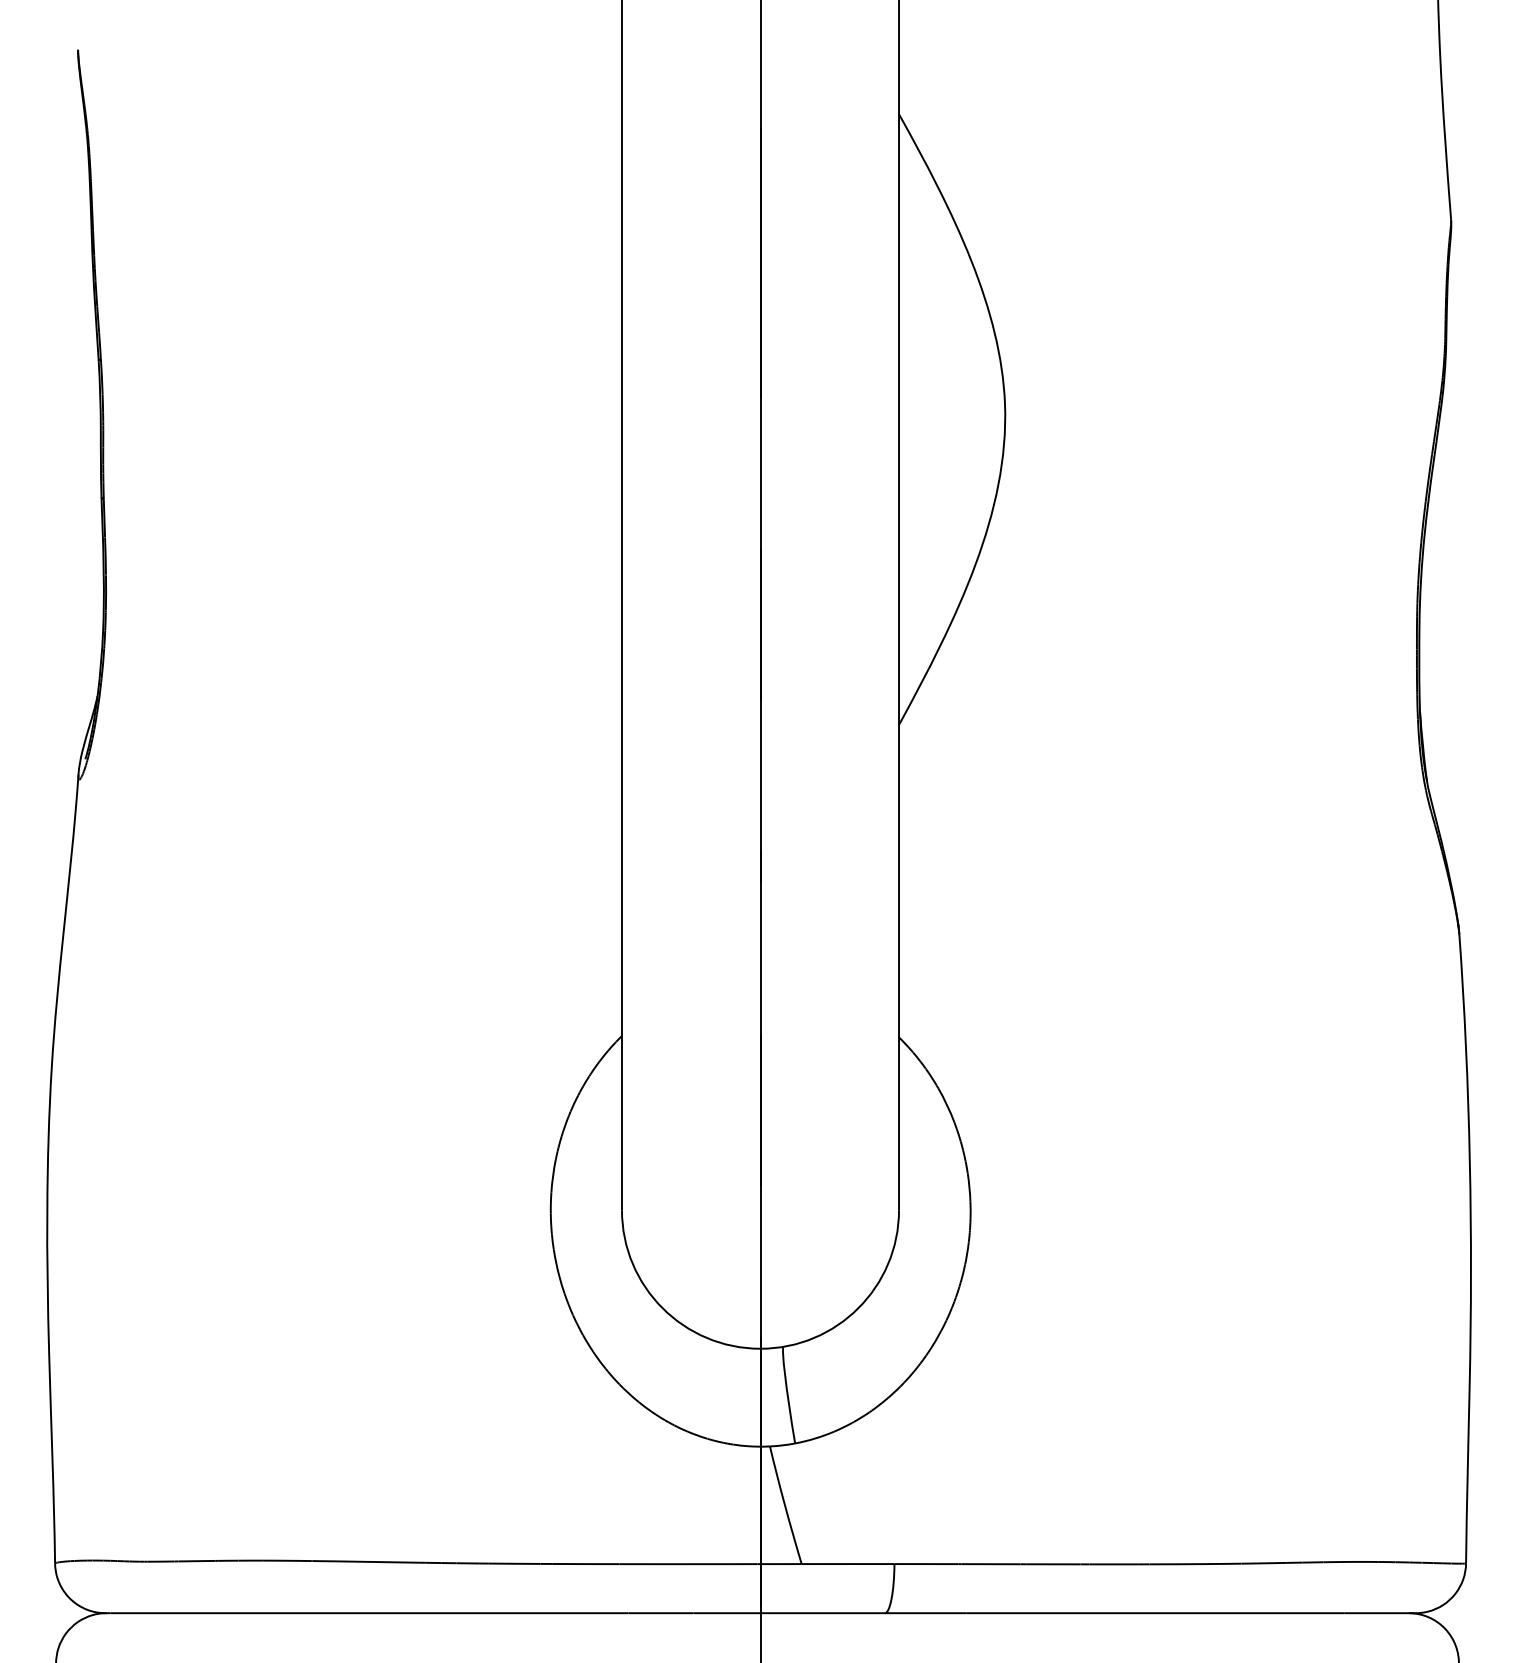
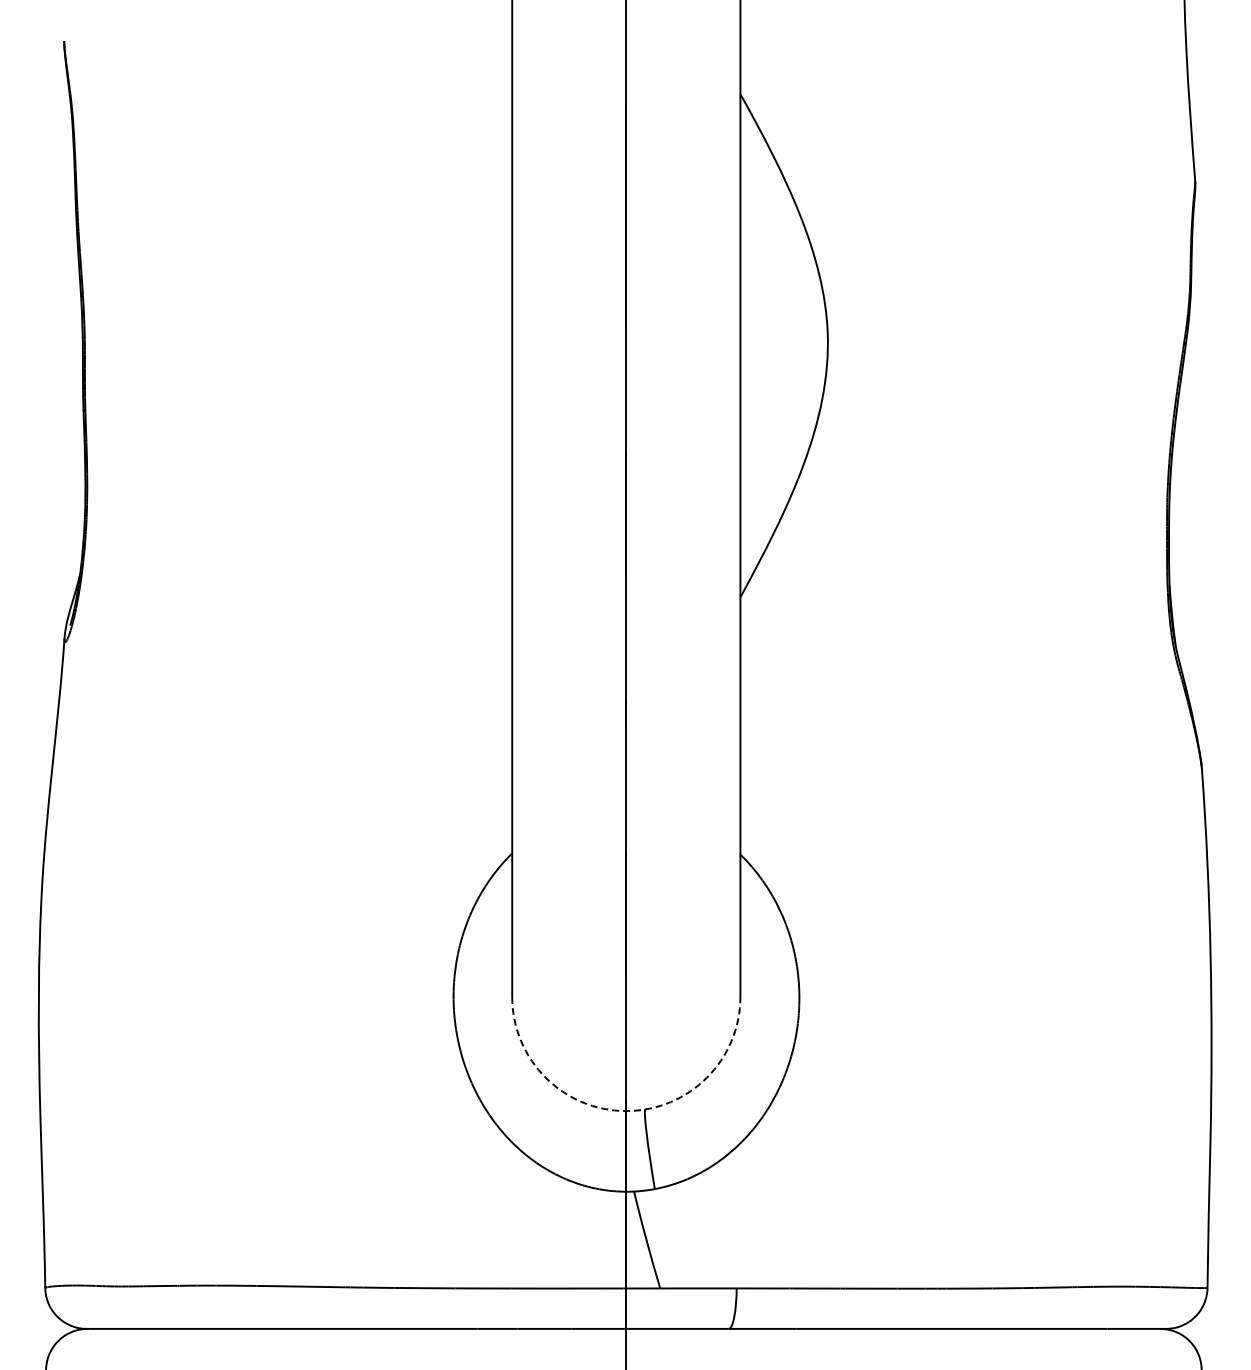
arc: (760, 1349) -> (626, 1111), solid -> dashed

